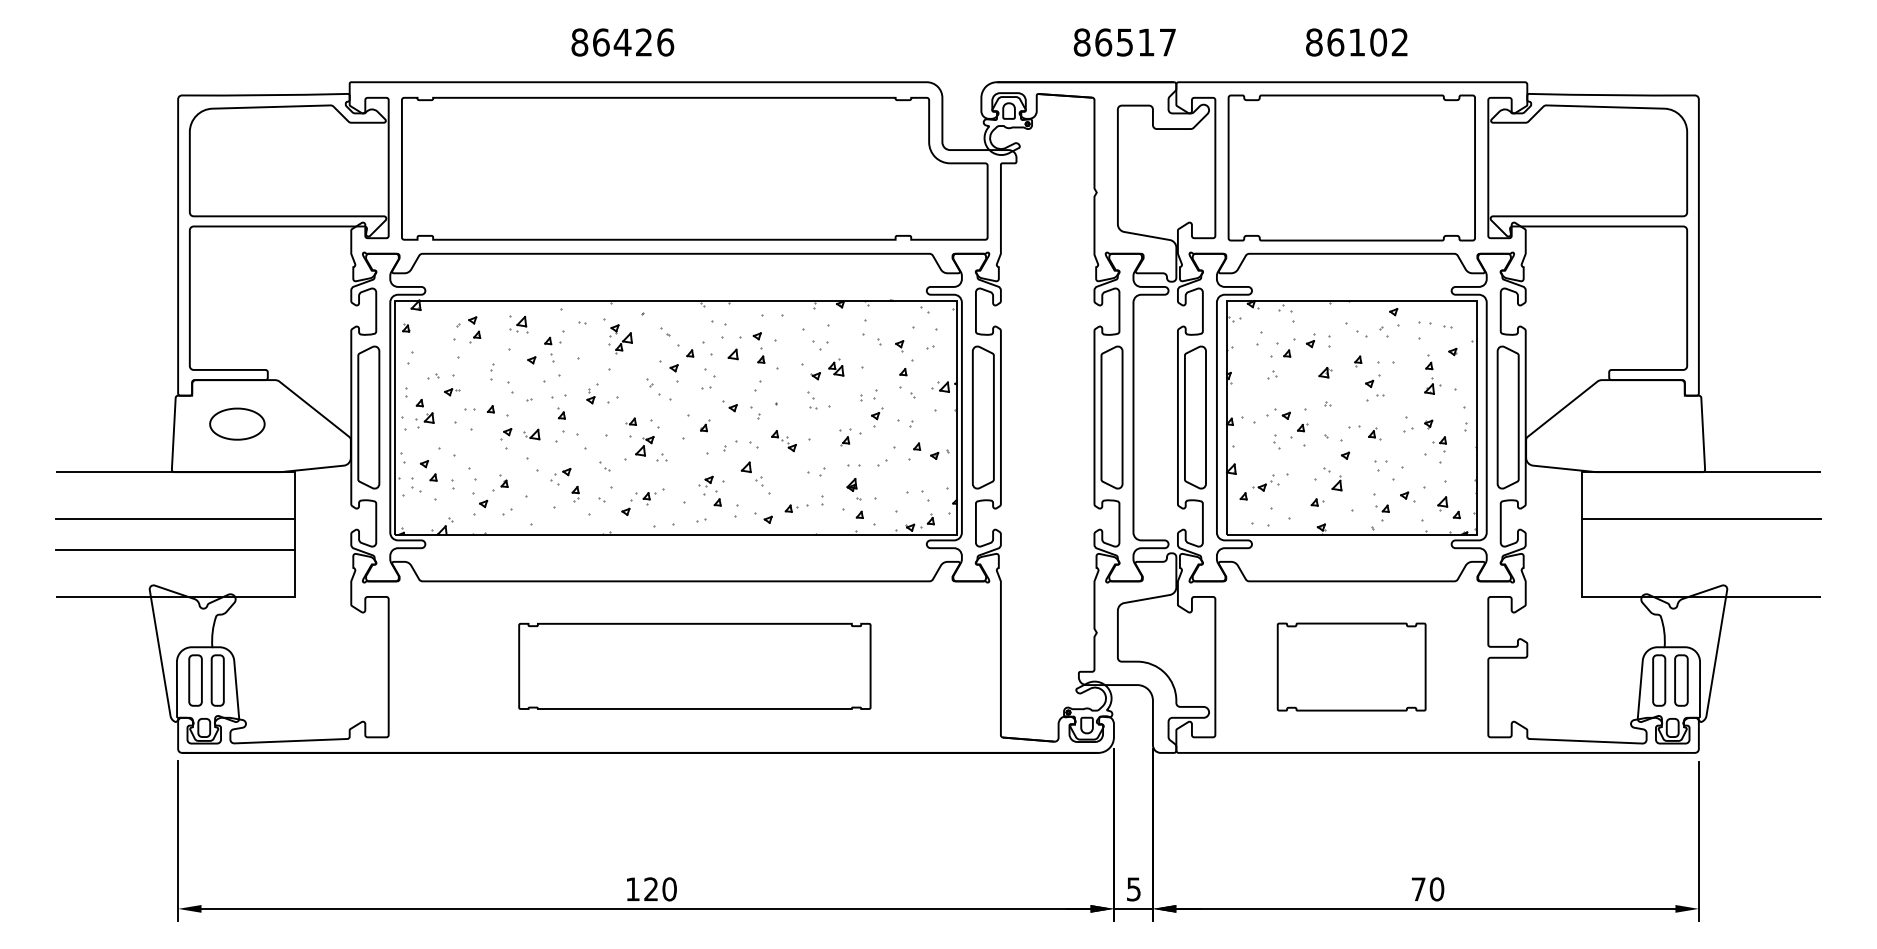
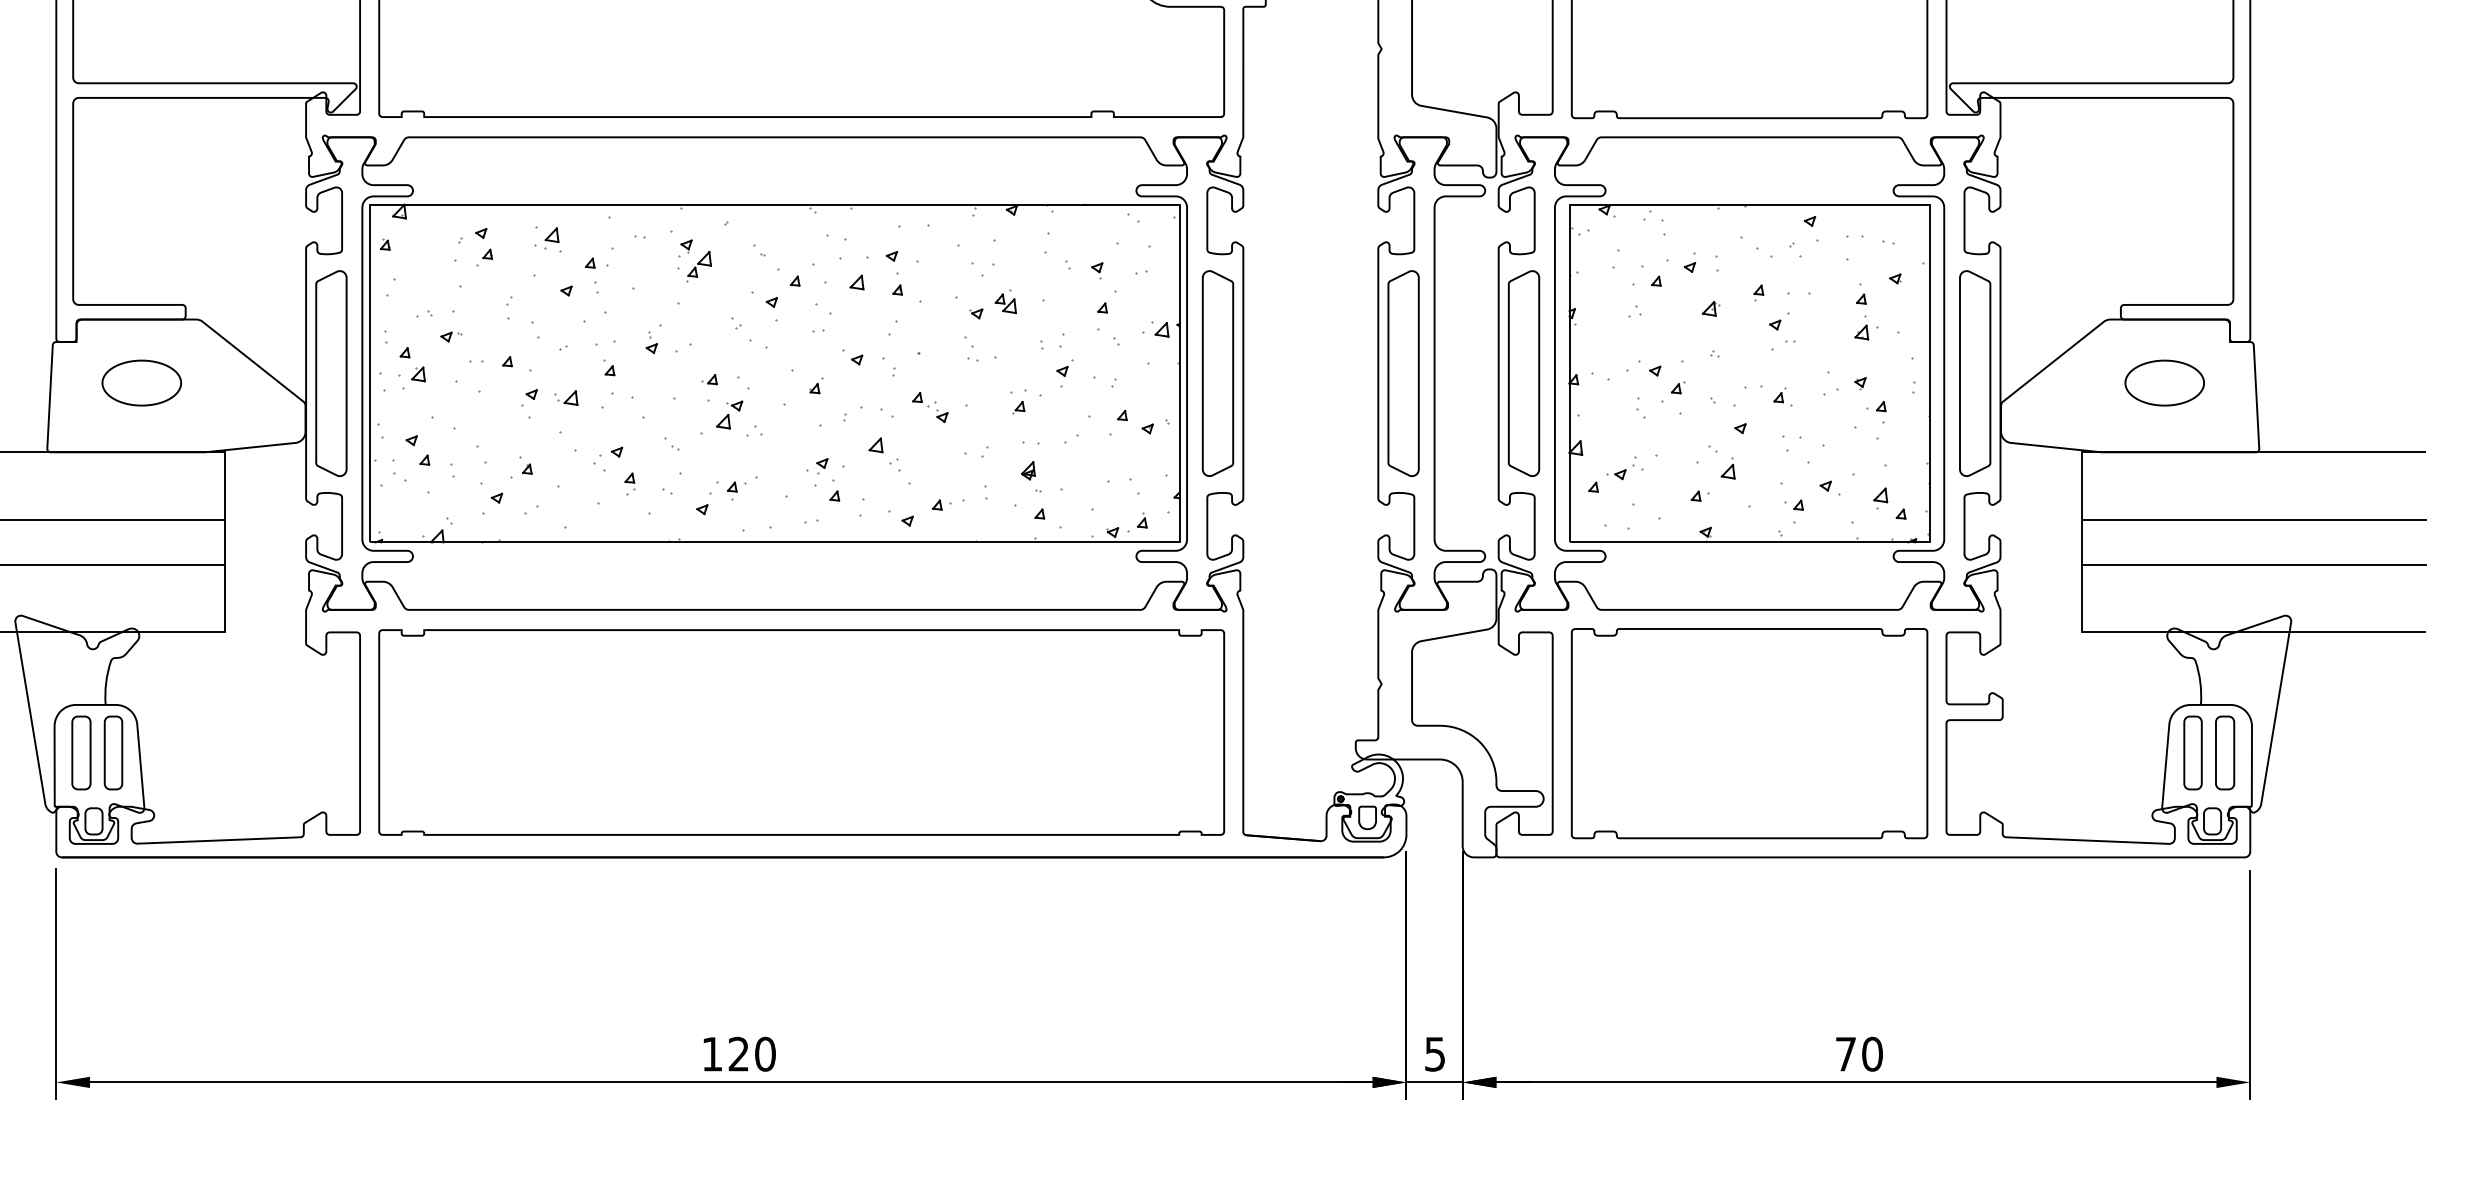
part: (1639, 423) -> (2164, 382), added
line: (1700, 550) -> (2252, 565), added
part: (694, 666) -> (801, 732), size x1.67
part: (1351, 666) -> (1749, 732), size x1.67

